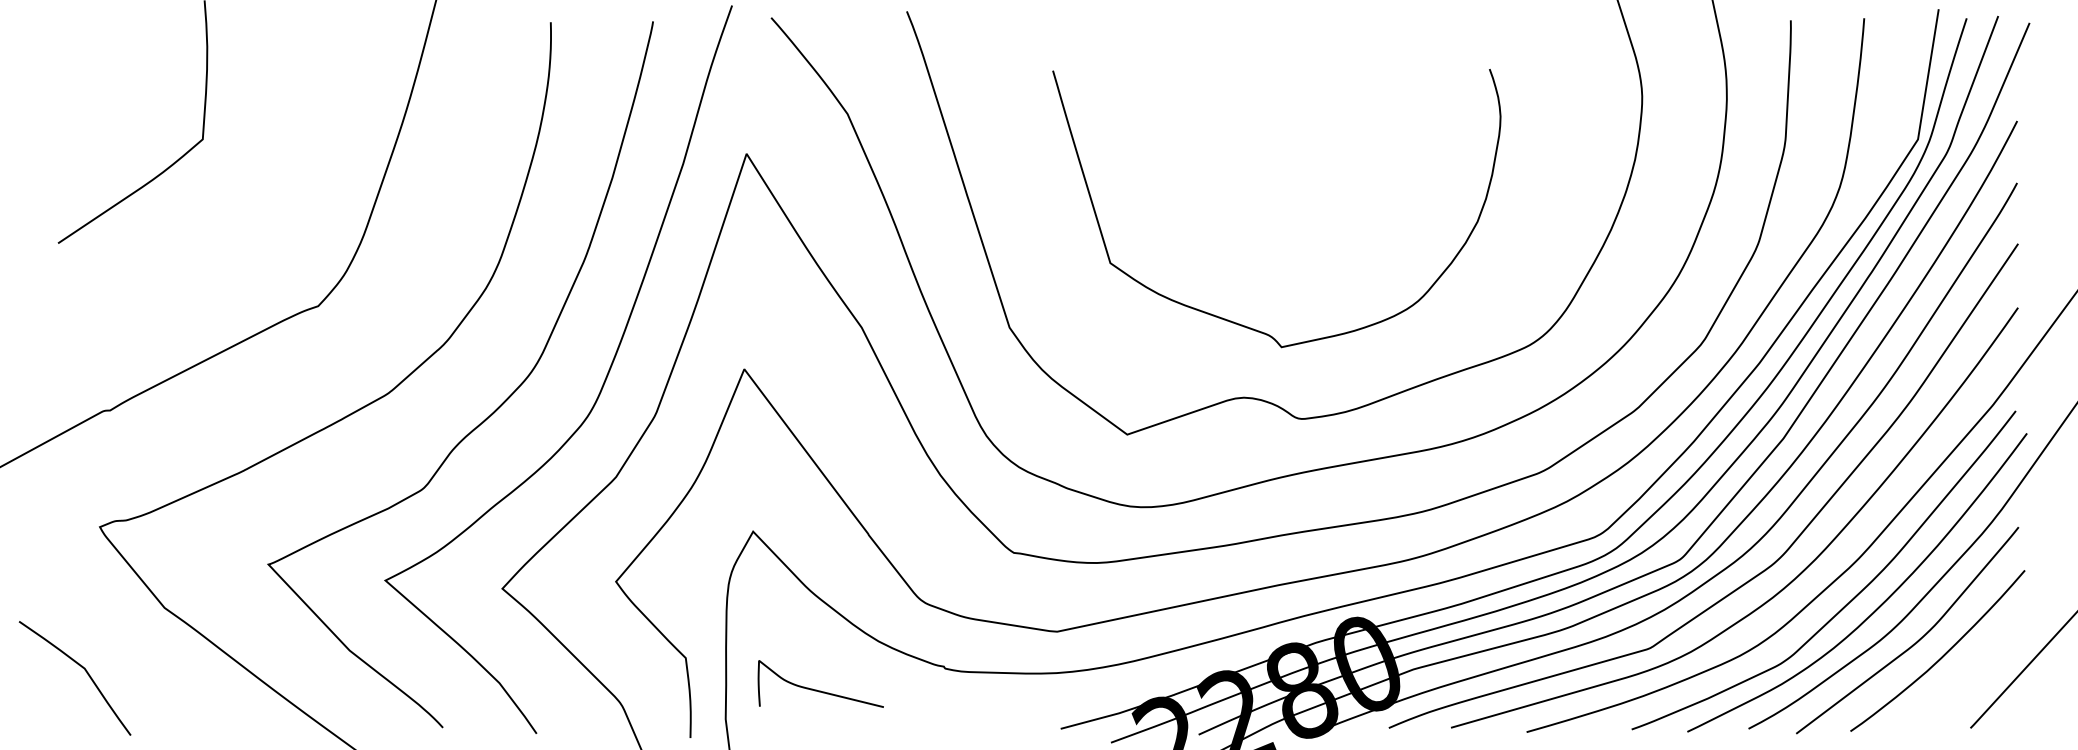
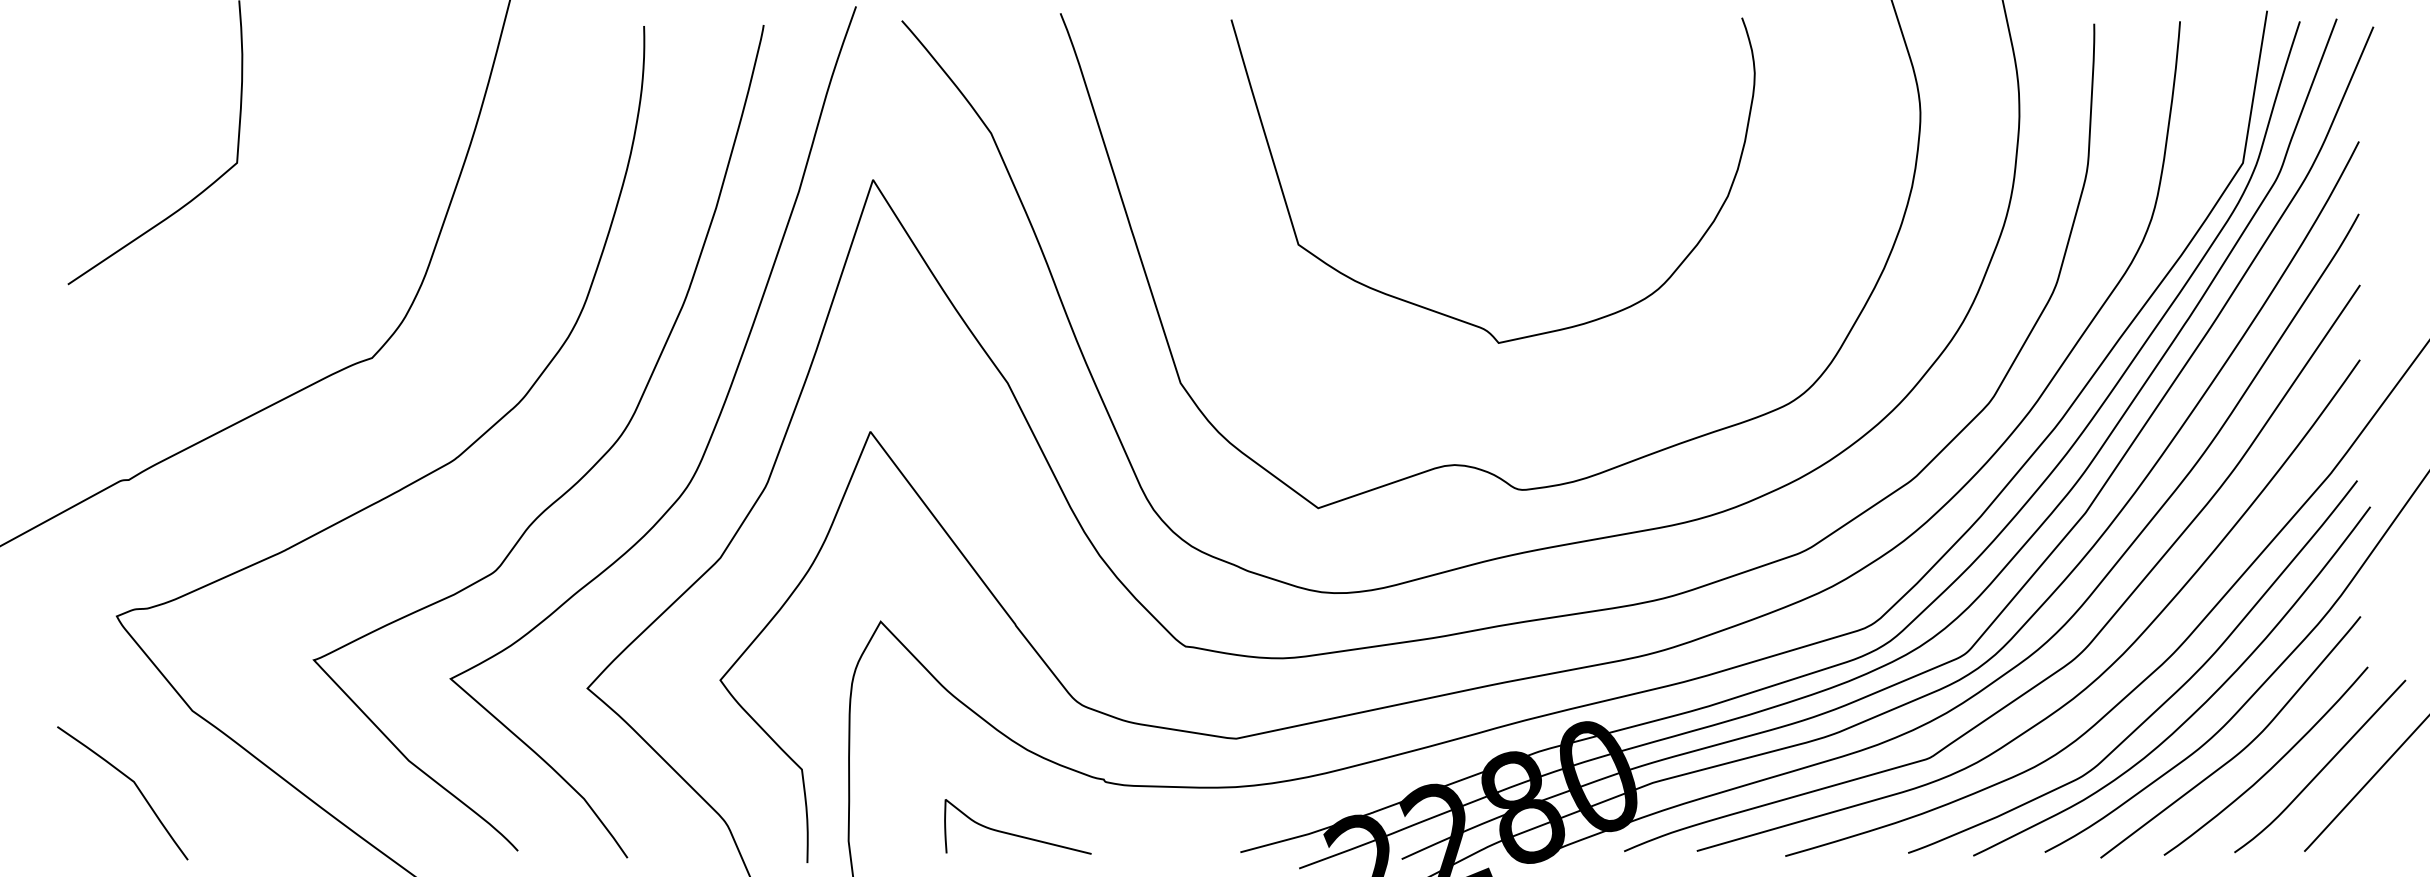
curve: (1232, 321) -> (1441, 312), moved
curve: (1986, 657) -> (2322, 768), added
curve: (84, 670) -> (133, 783), moved
curve: (820, 690) -> (1017, 834), moved

